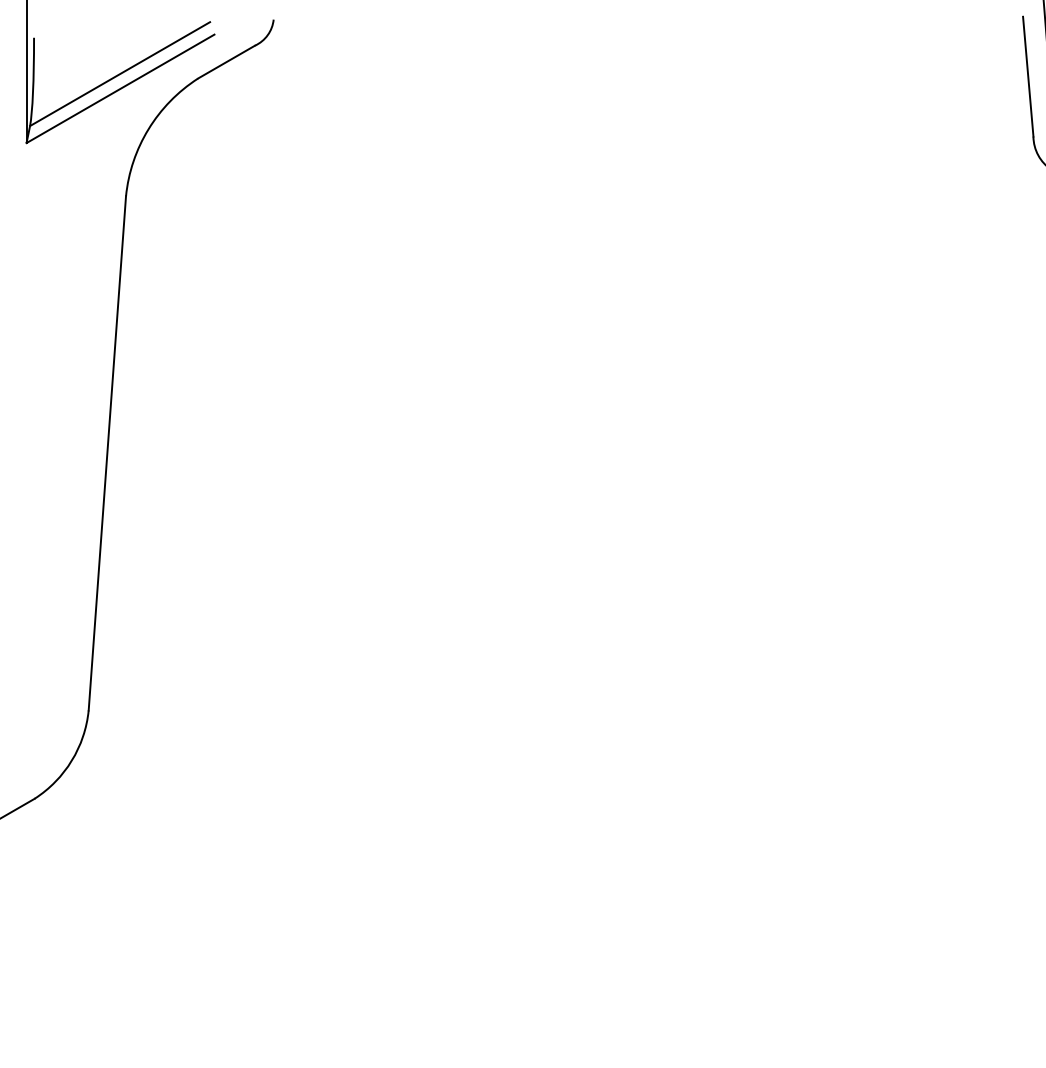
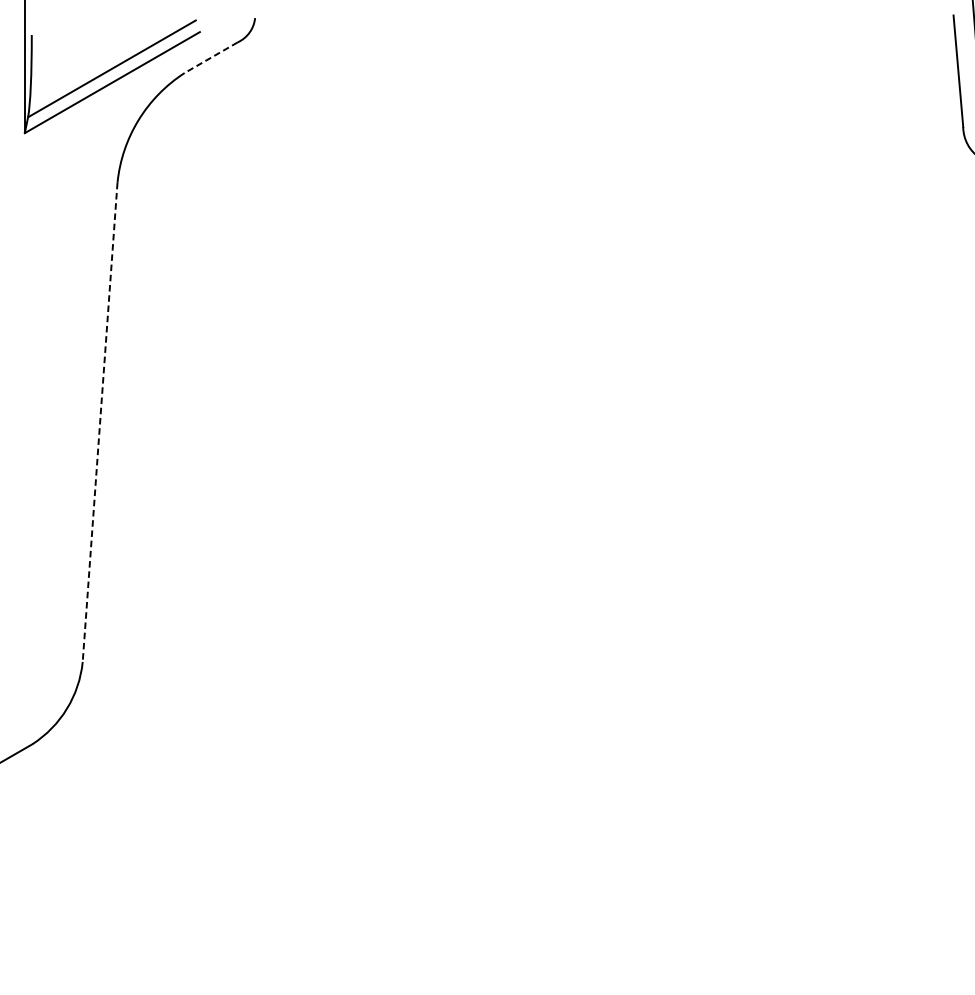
line: (226, 62) -> (211, 58), solid -> dashed
line: (107, 453) -> (100, 422), solid -> dashed

